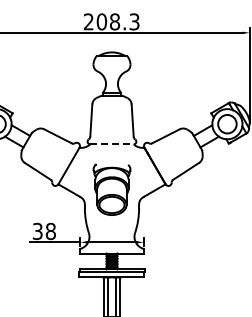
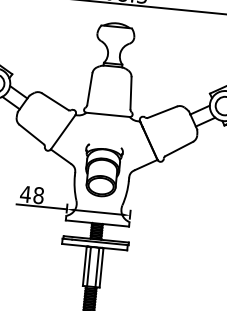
line: (111, 144) -> (107, 114), dashed -> solid
part: (111, 189) -> (102, 170), moved
text: (37, 231) -> (25, 194), 38 -> 48

